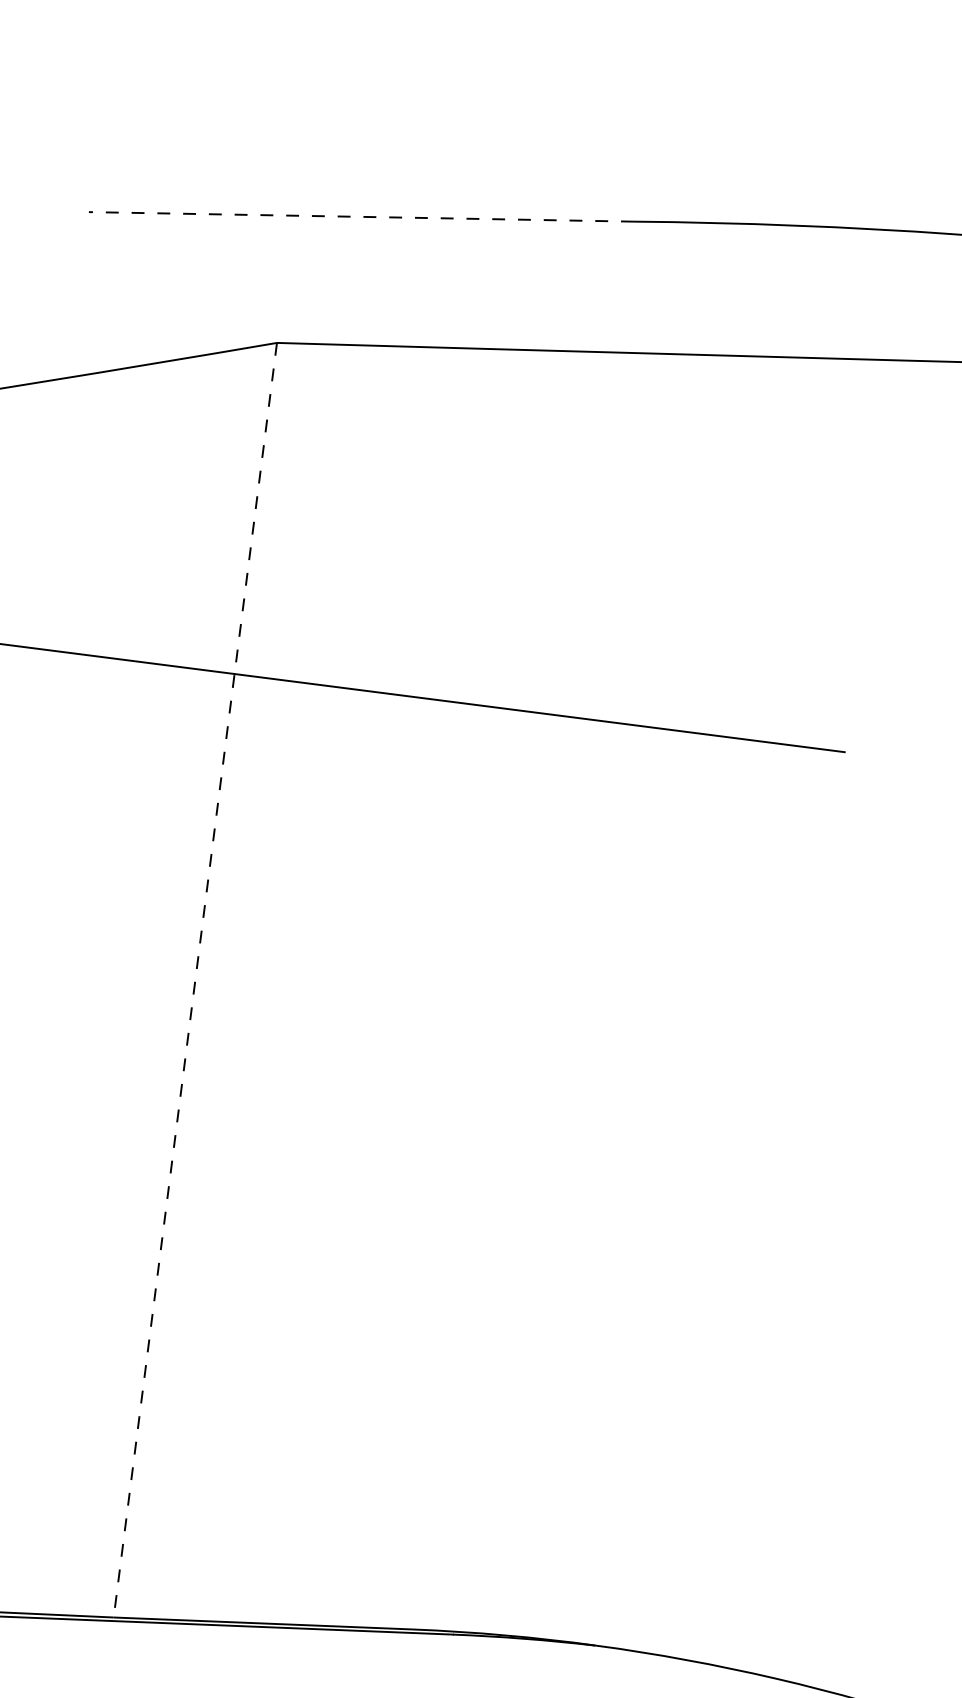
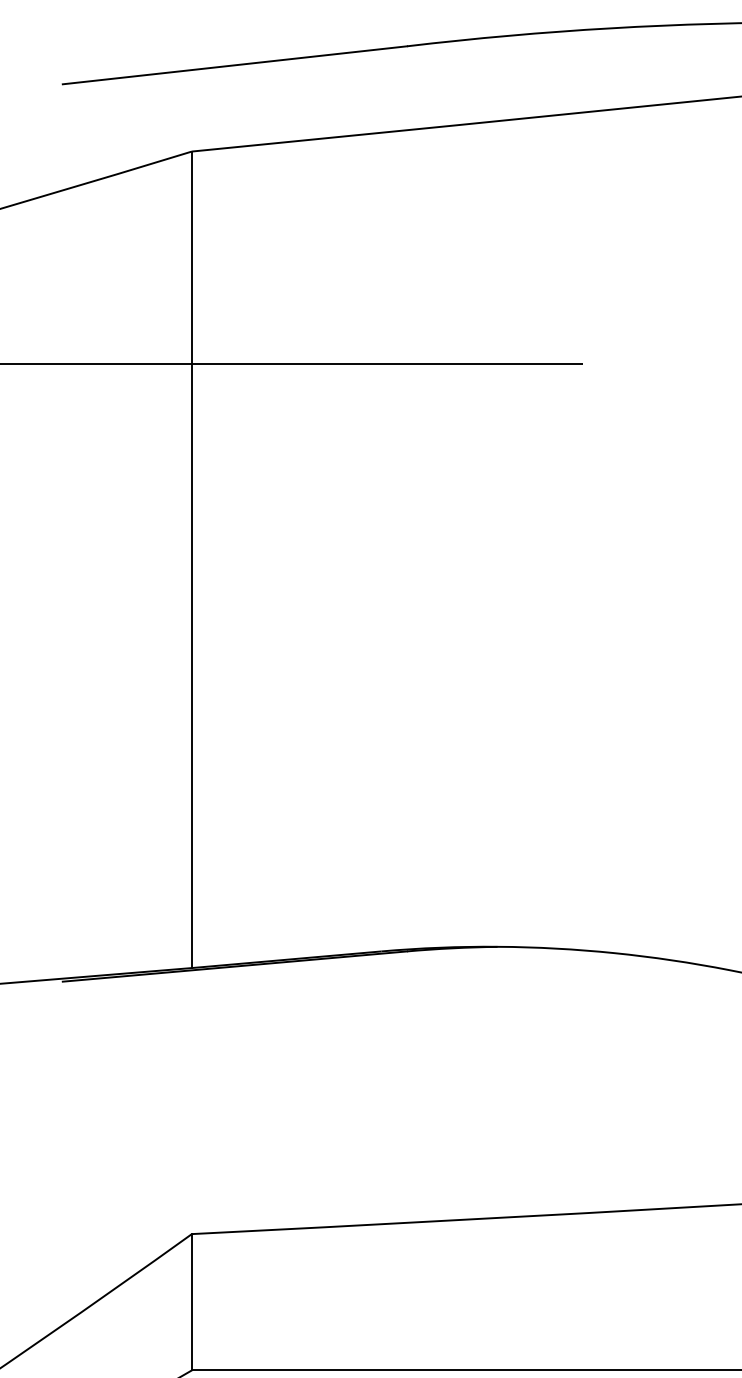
line: (360, 217) -> (234, 65), dashed -> solid
line: (194, 981) -> (191, 560), dashed -> solid

